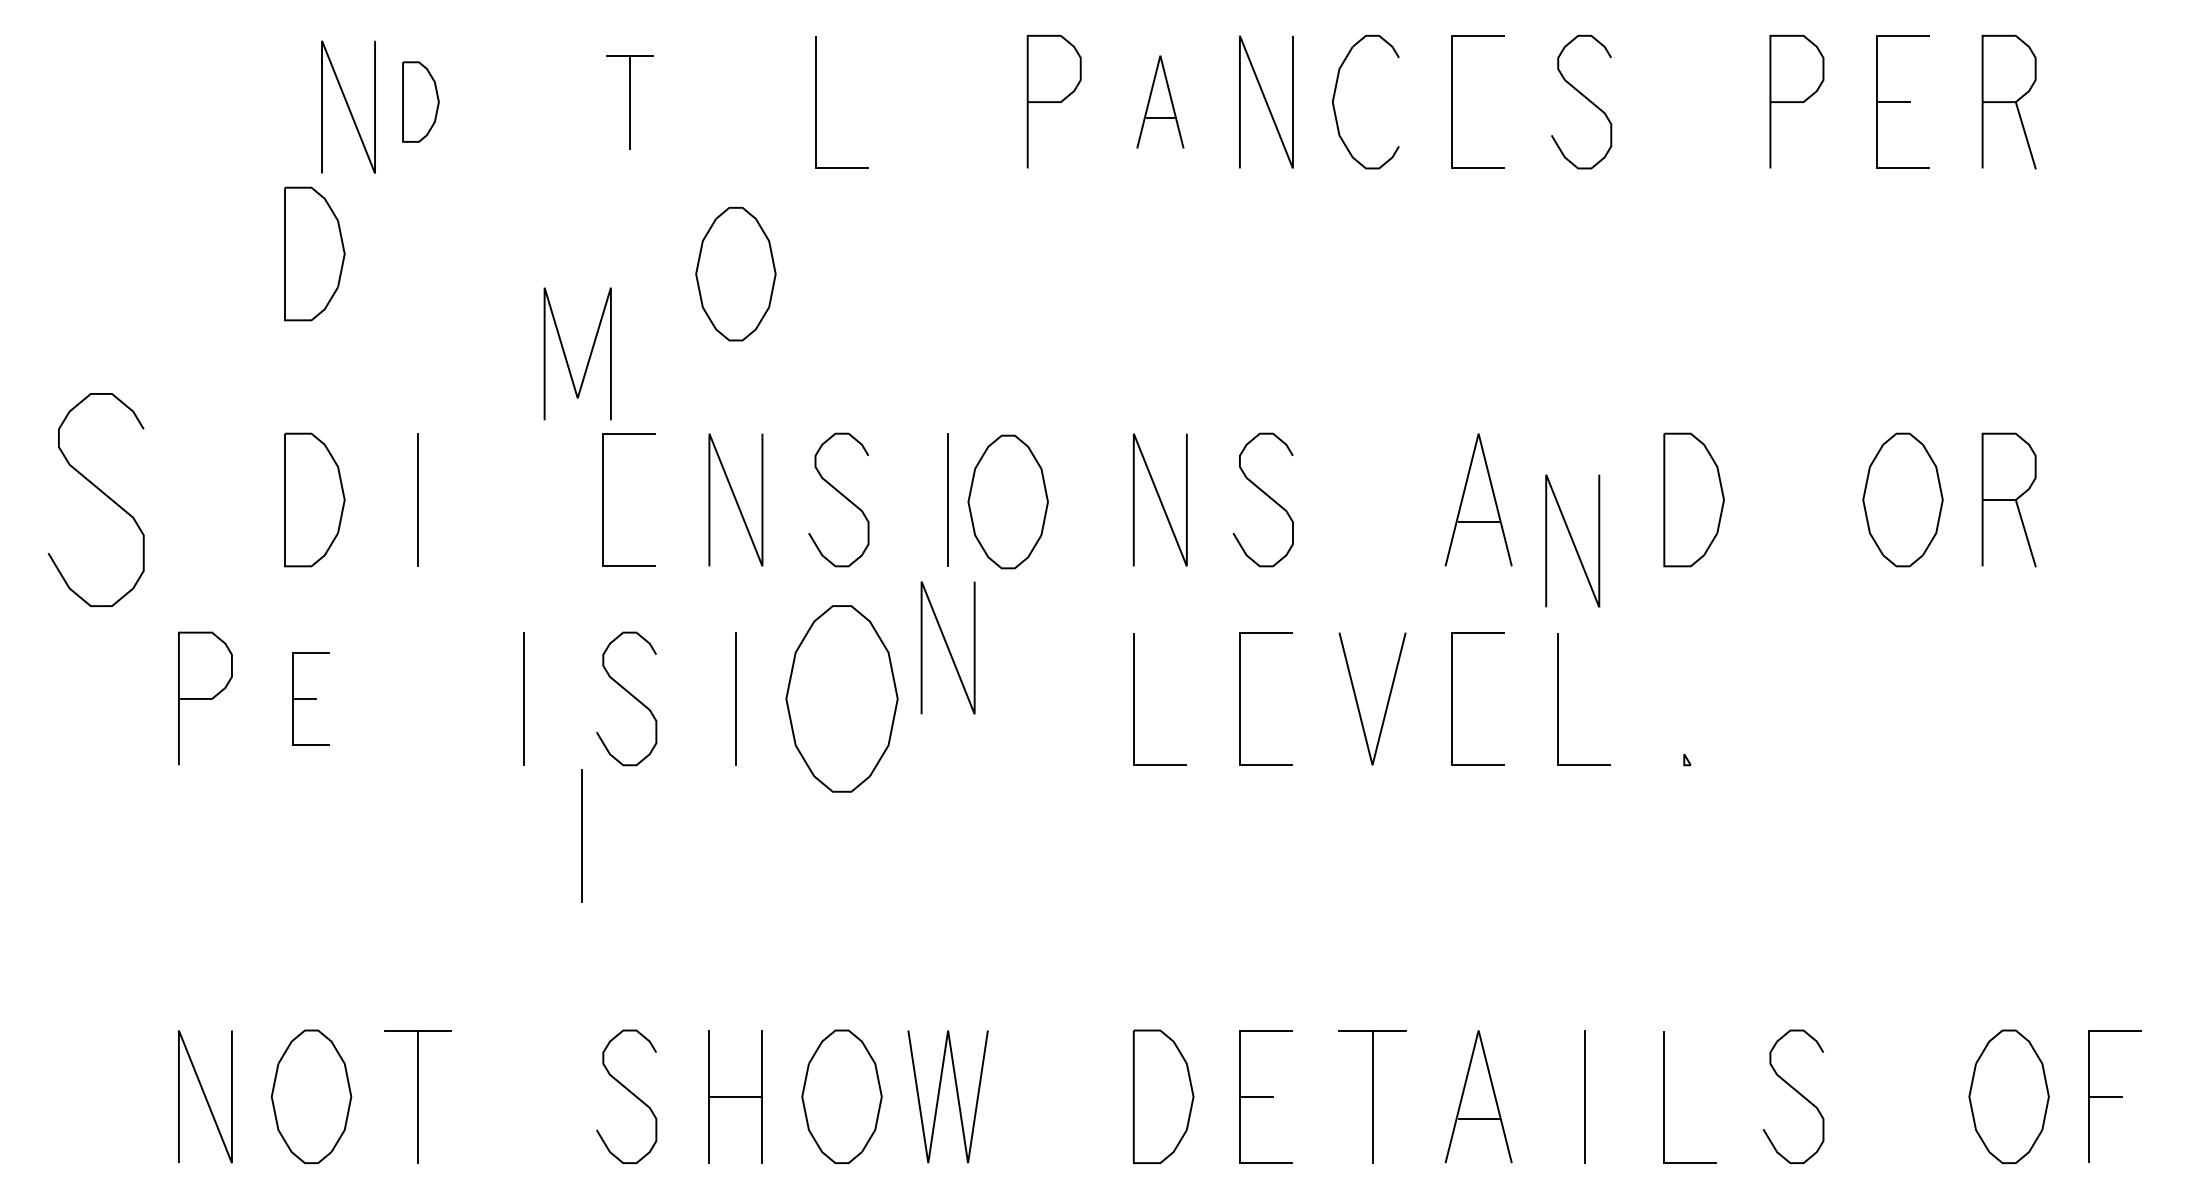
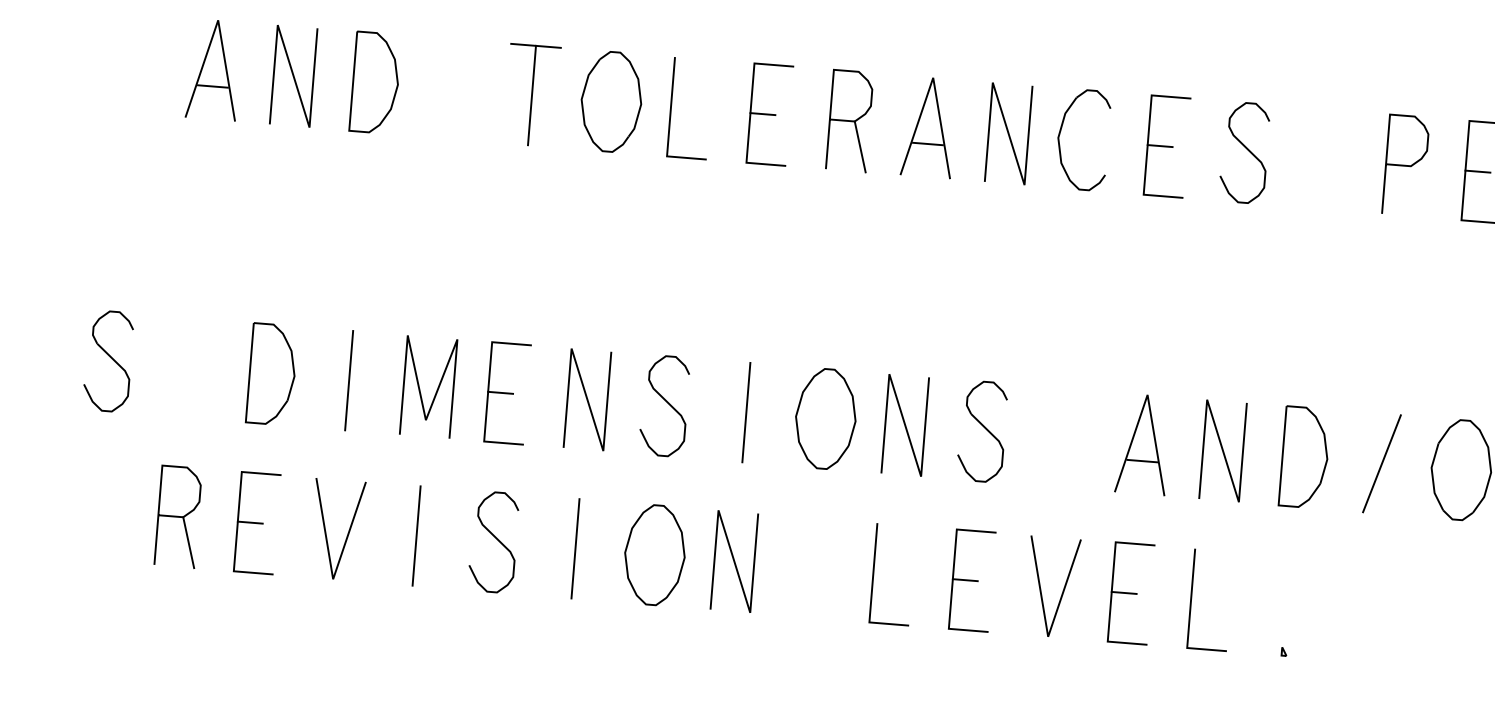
part: (205, 101) -> (214, 69), added
part: (420, 101) -> (375, 82), size x1.67
part: (629, 101) -> (531, 95), size x1.43
part: (947, 101) -> (769, 114), added
part: (1160, 101) -> (929, 127), size x1.43
line: (1468, 102) -> (1159, 146), added
line: (348, 106) -> (293, 75), moved
line: (1070, 135) -> (859, 147), added
part: (314, 253) -> (286, 189), removed
part: (735, 273) -> (611, 101), moved
line: (566, 356) -> (420, 388), moved
part: (95, 499) -> (107, 360), size x0.62
line: (1796, 499) -> (1381, 463), added
line: (619, 500) -> (500, 393), added
part: (1007, 501) -> (825, 418), moved
line: (1572, 540) -> (1222, 450), moved
line: (947, 647) -> (733, 561), moved
part: (310, 698) -> (256, 522), size x1.43
part: (841, 698) -> (654, 554), size x0.71
line: (1256, 698) -> (965, 579), added
line: (1468, 698) -> (1124, 592), added
line: (403, 703) -> (326, 532), added
line: (221, 731) -> (188, 542), added
line: (581, 835) -> (451, 641), removed

